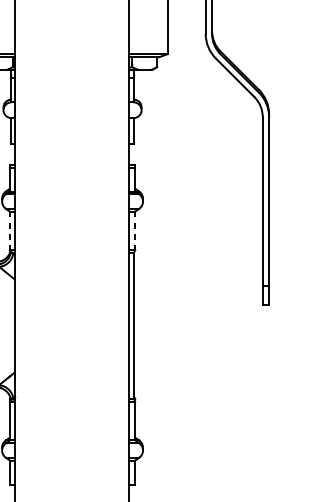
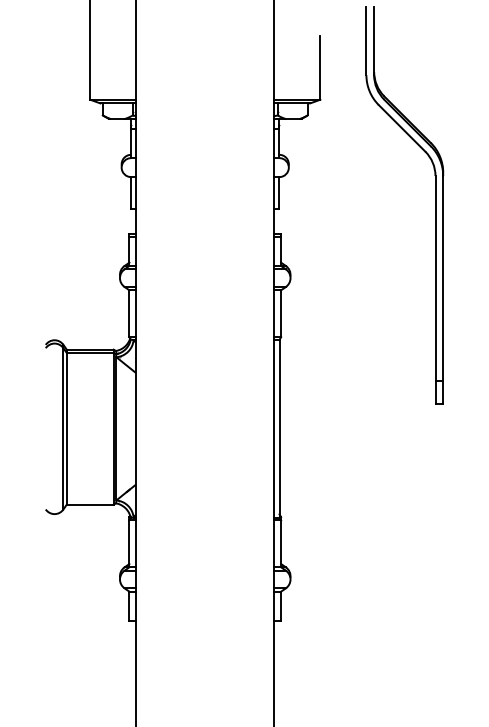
line: (9, 231) -> (129, 314), dashed -> solid
line: (135, 231) -> (281, 314), dashed -> solid

